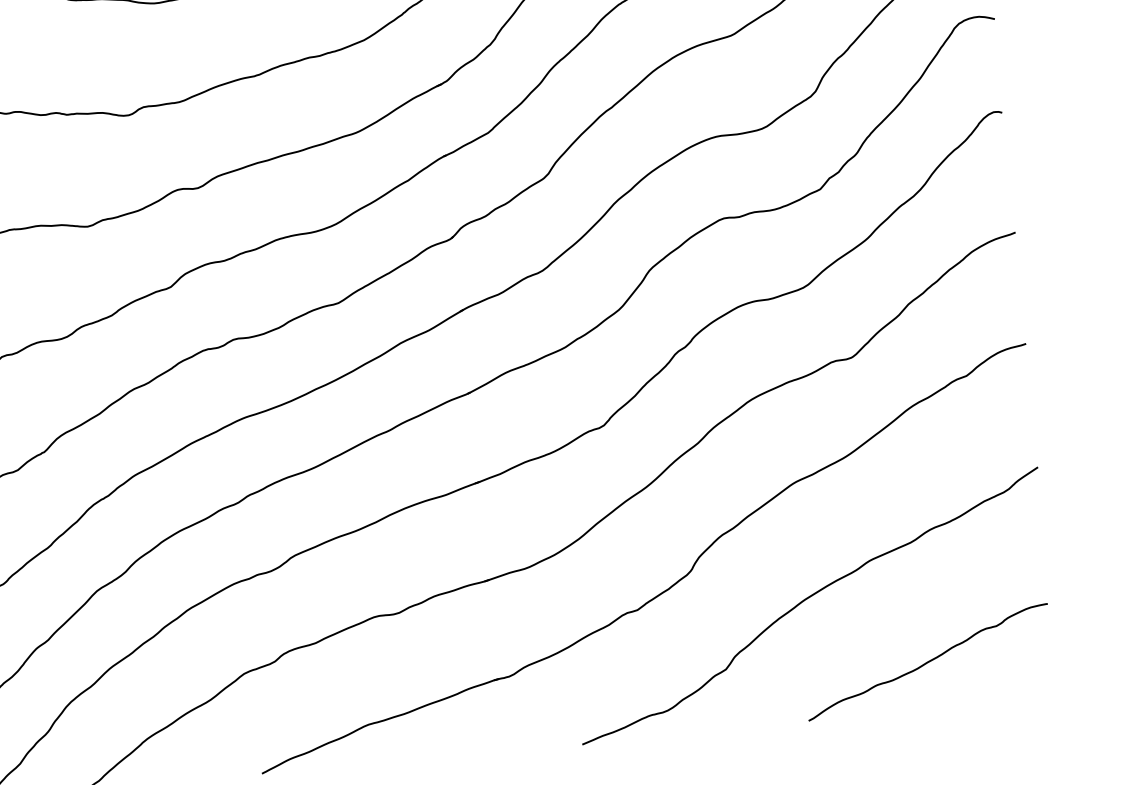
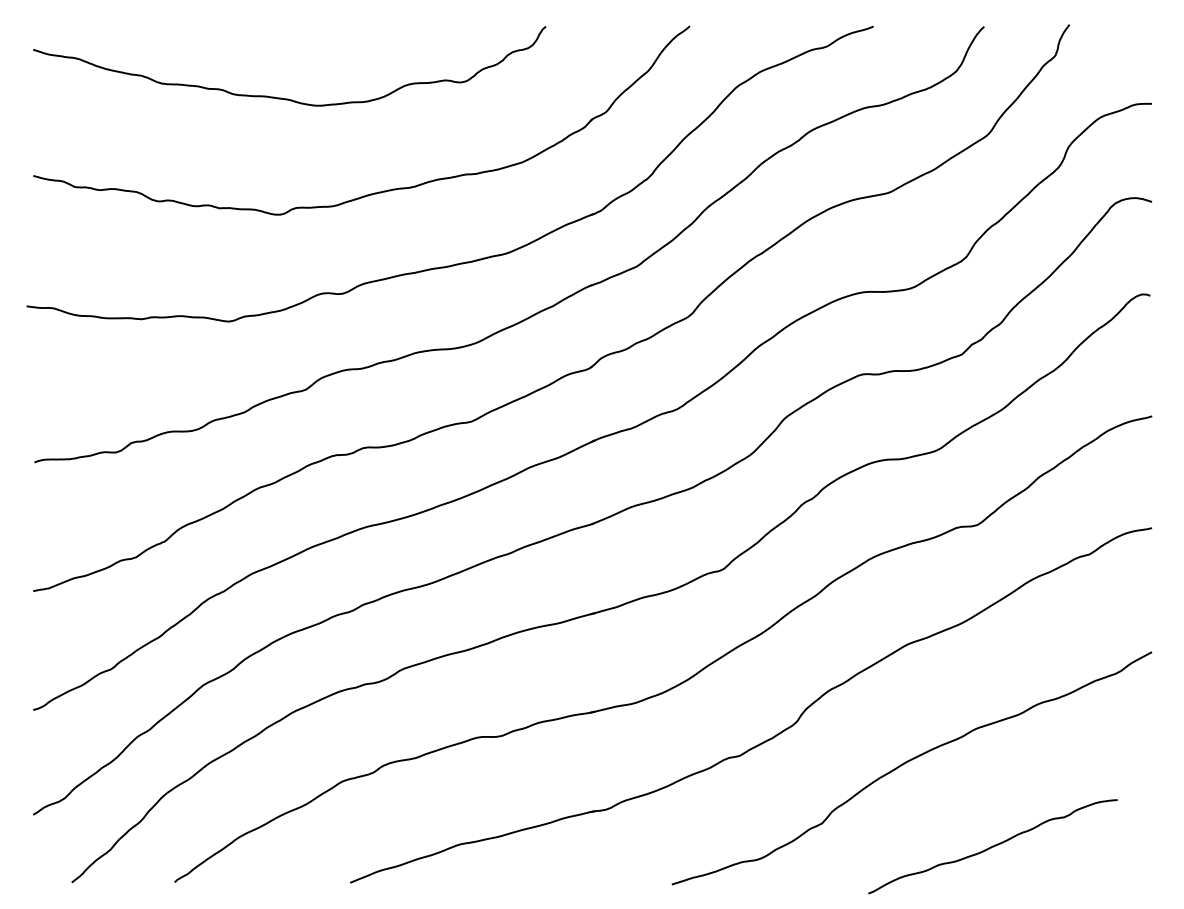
curve: (927, 662) -> (992, 846), moved

